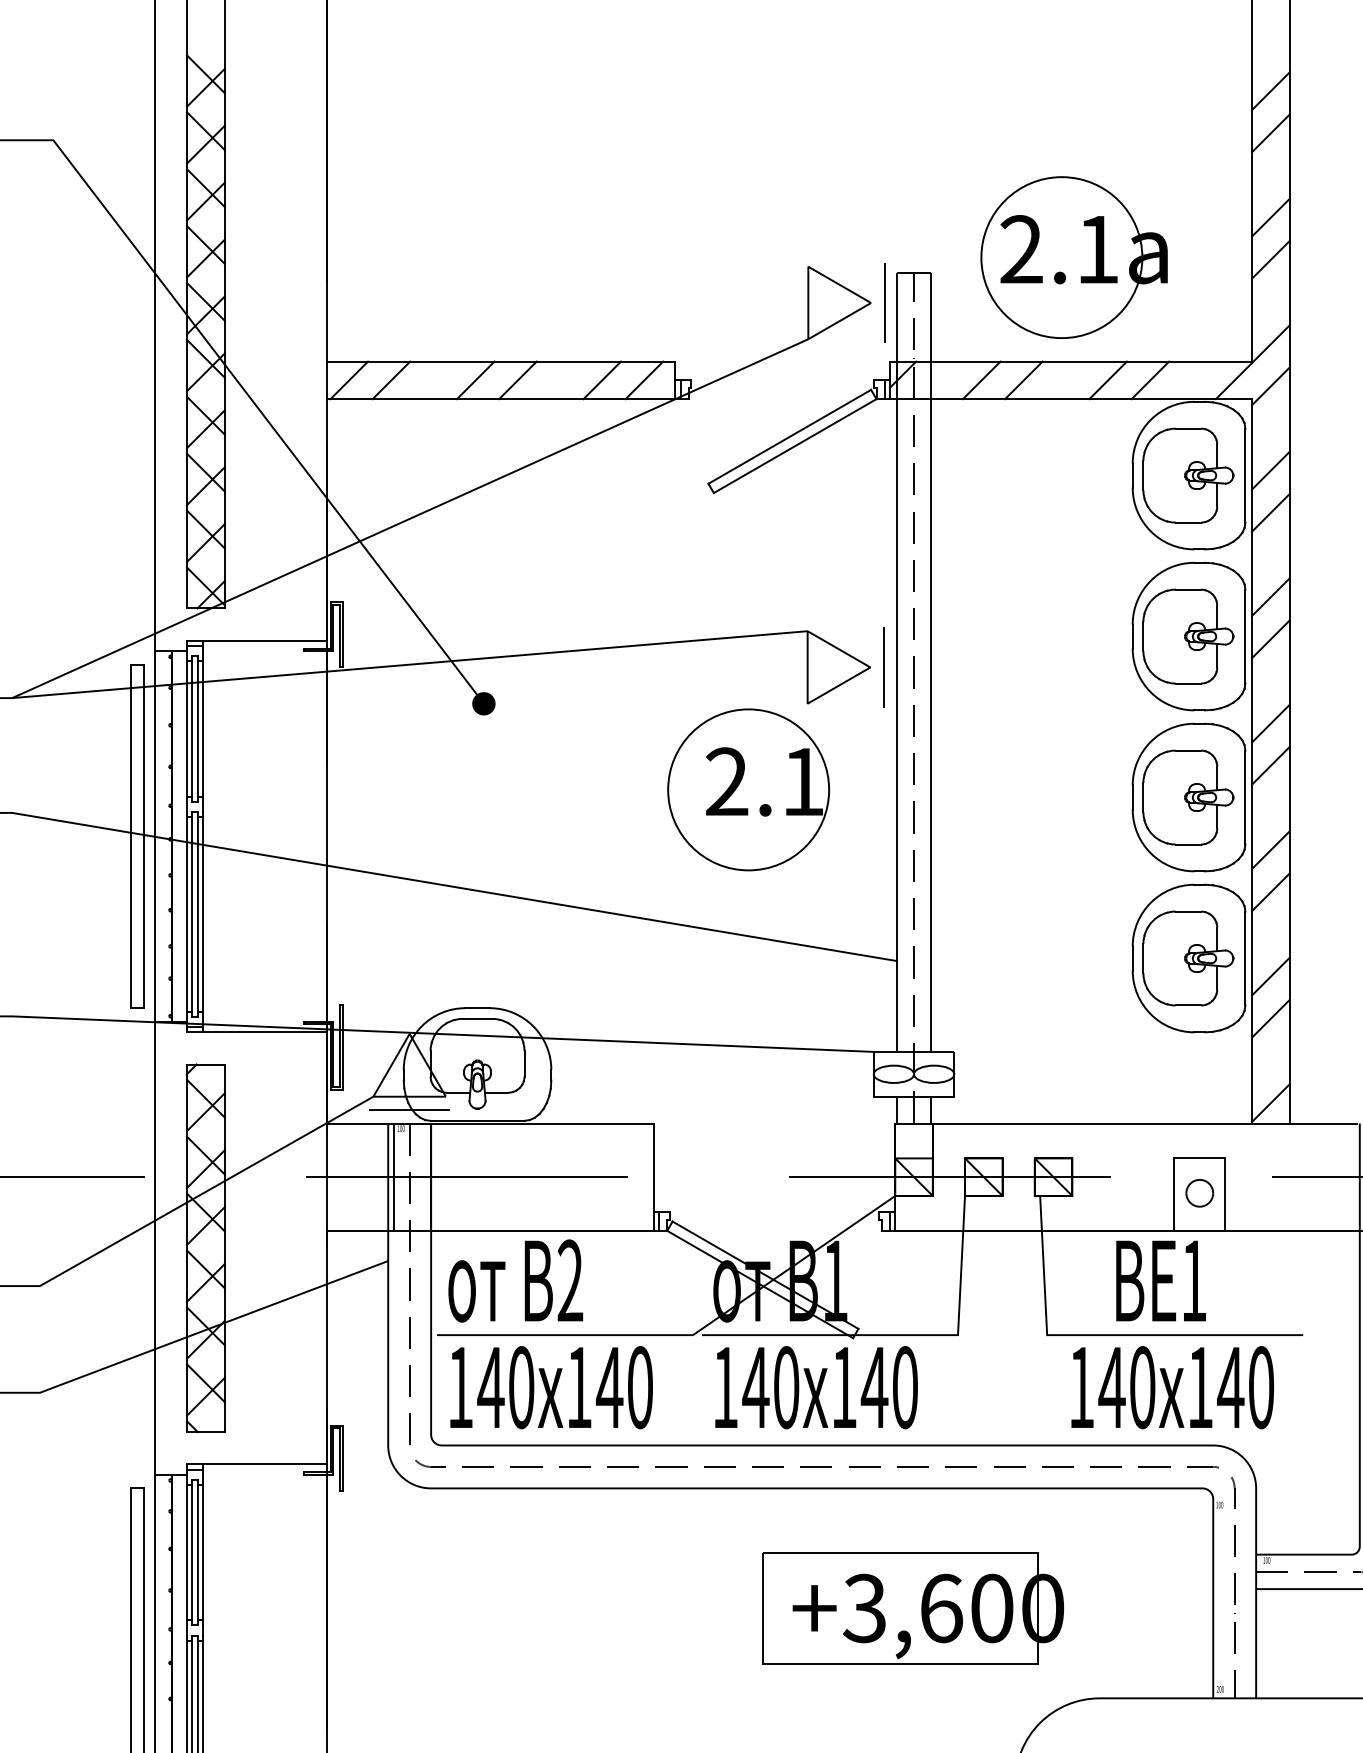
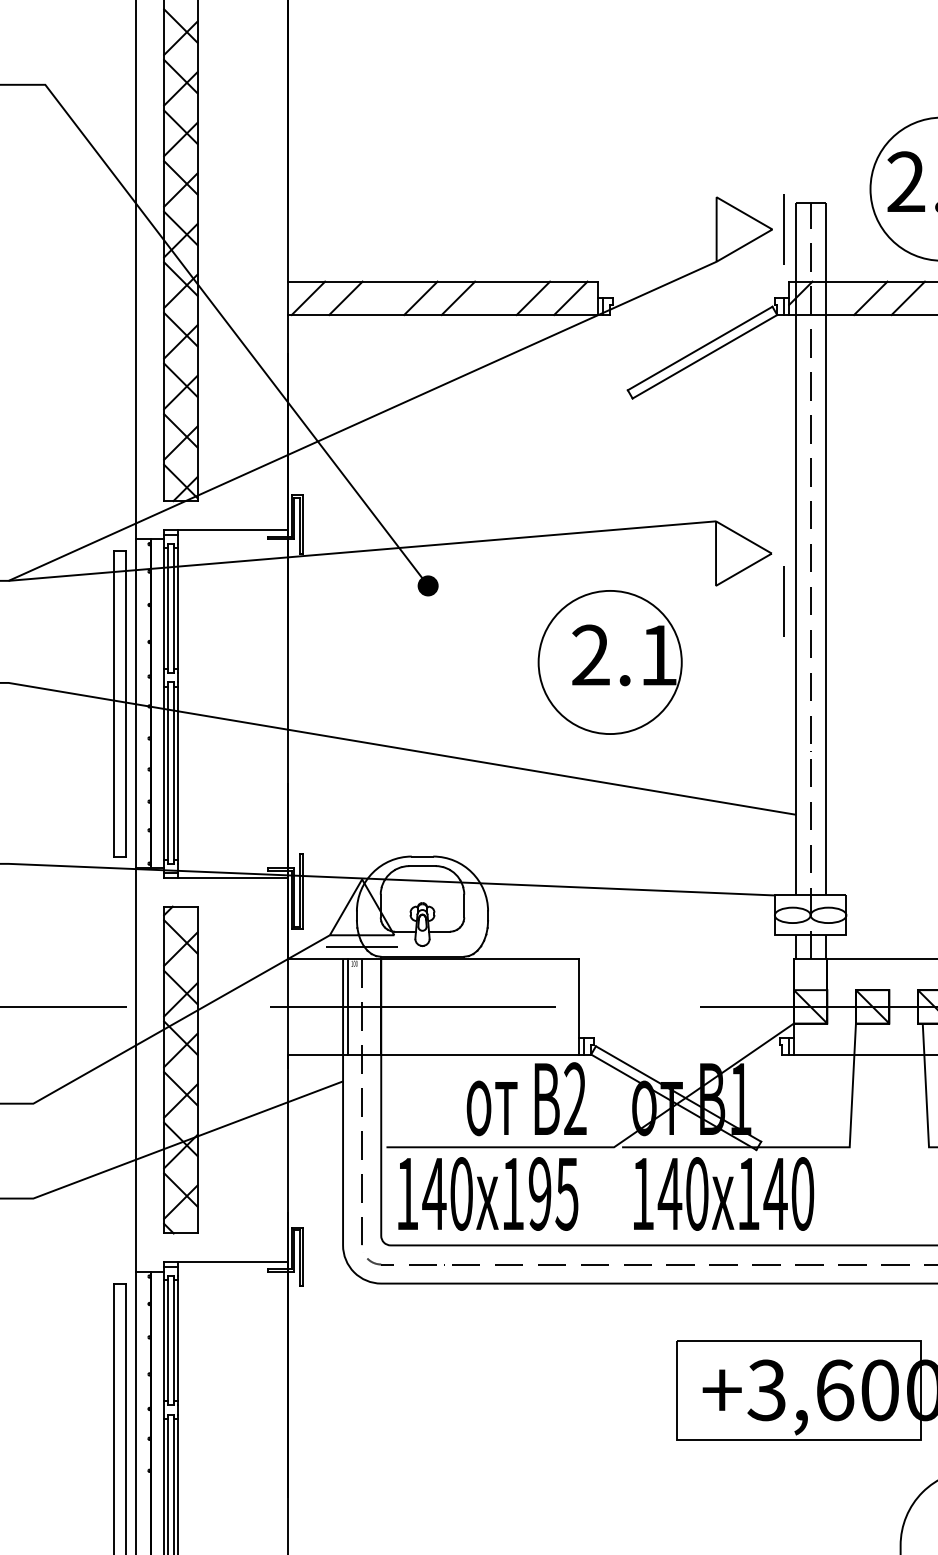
line: (883, 667) -> (783, 601), moved
part: (748, 789) -> (610, 662), moved
text: (515, 1280) -> (526, 1098), moved
text: (623, 1387) -> (552, 1193), 140 -> 195

